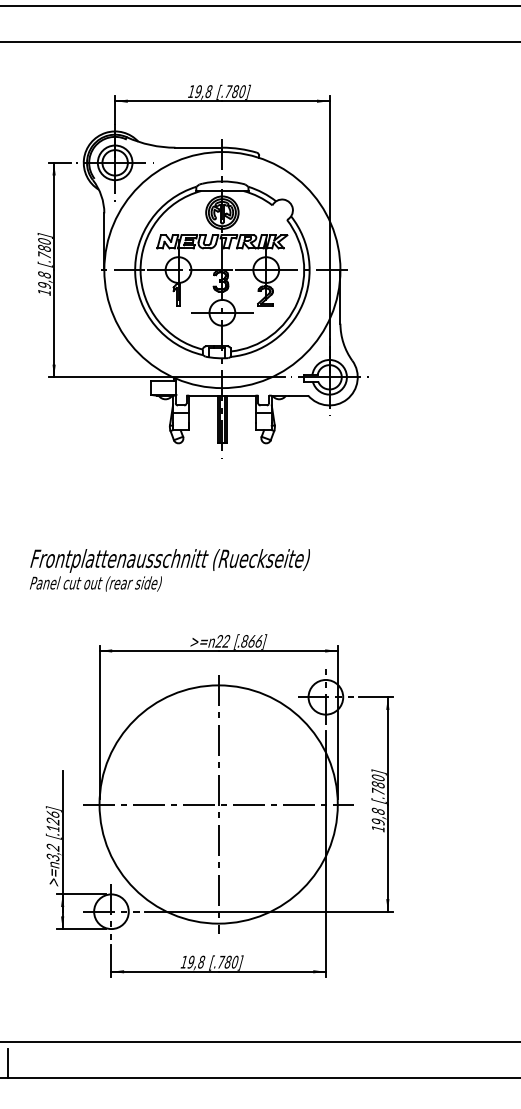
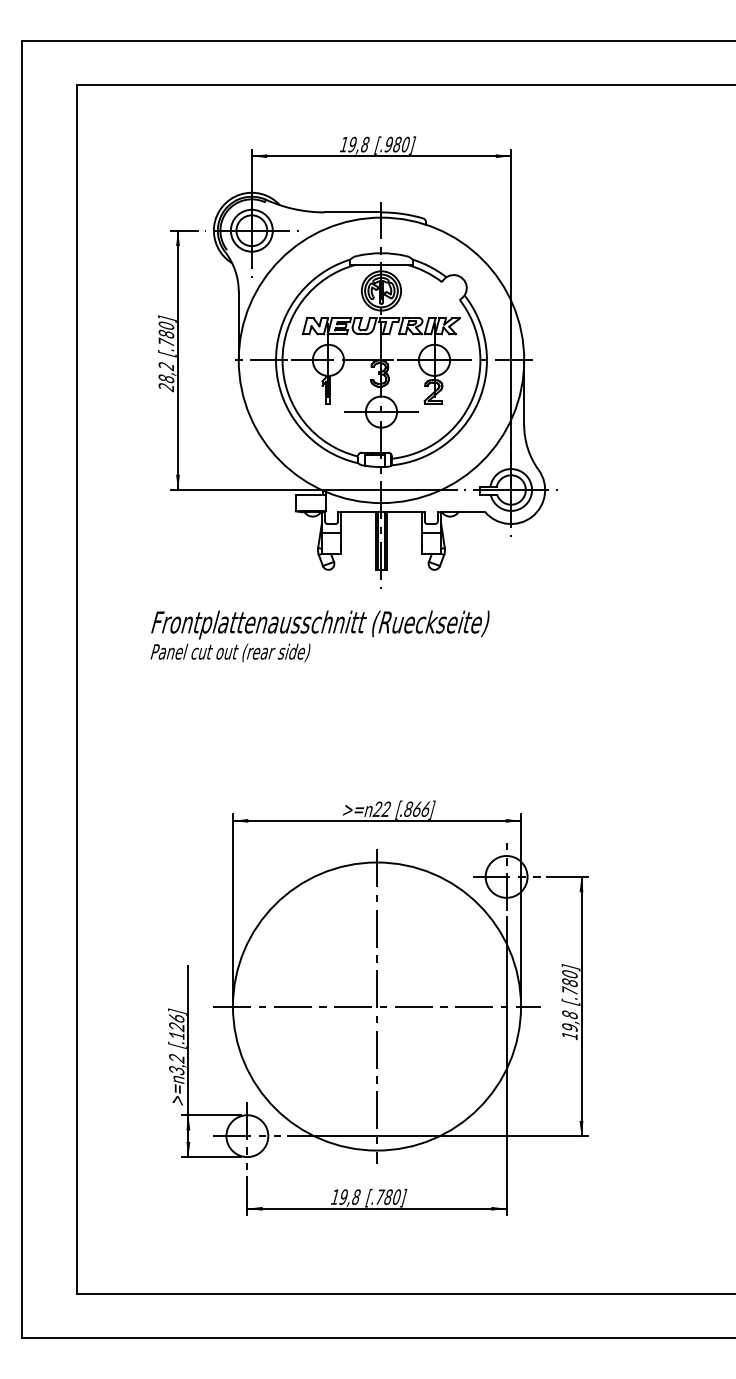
text: (229, 91) -> (389, 144), [.780] -> [.980]
text: (44, 284) -> (166, 377), 19,8 -> 28,2
text: (169, 570) -> (319, 636), moved
line: (8, 1063) -> (122, 1319), removed

